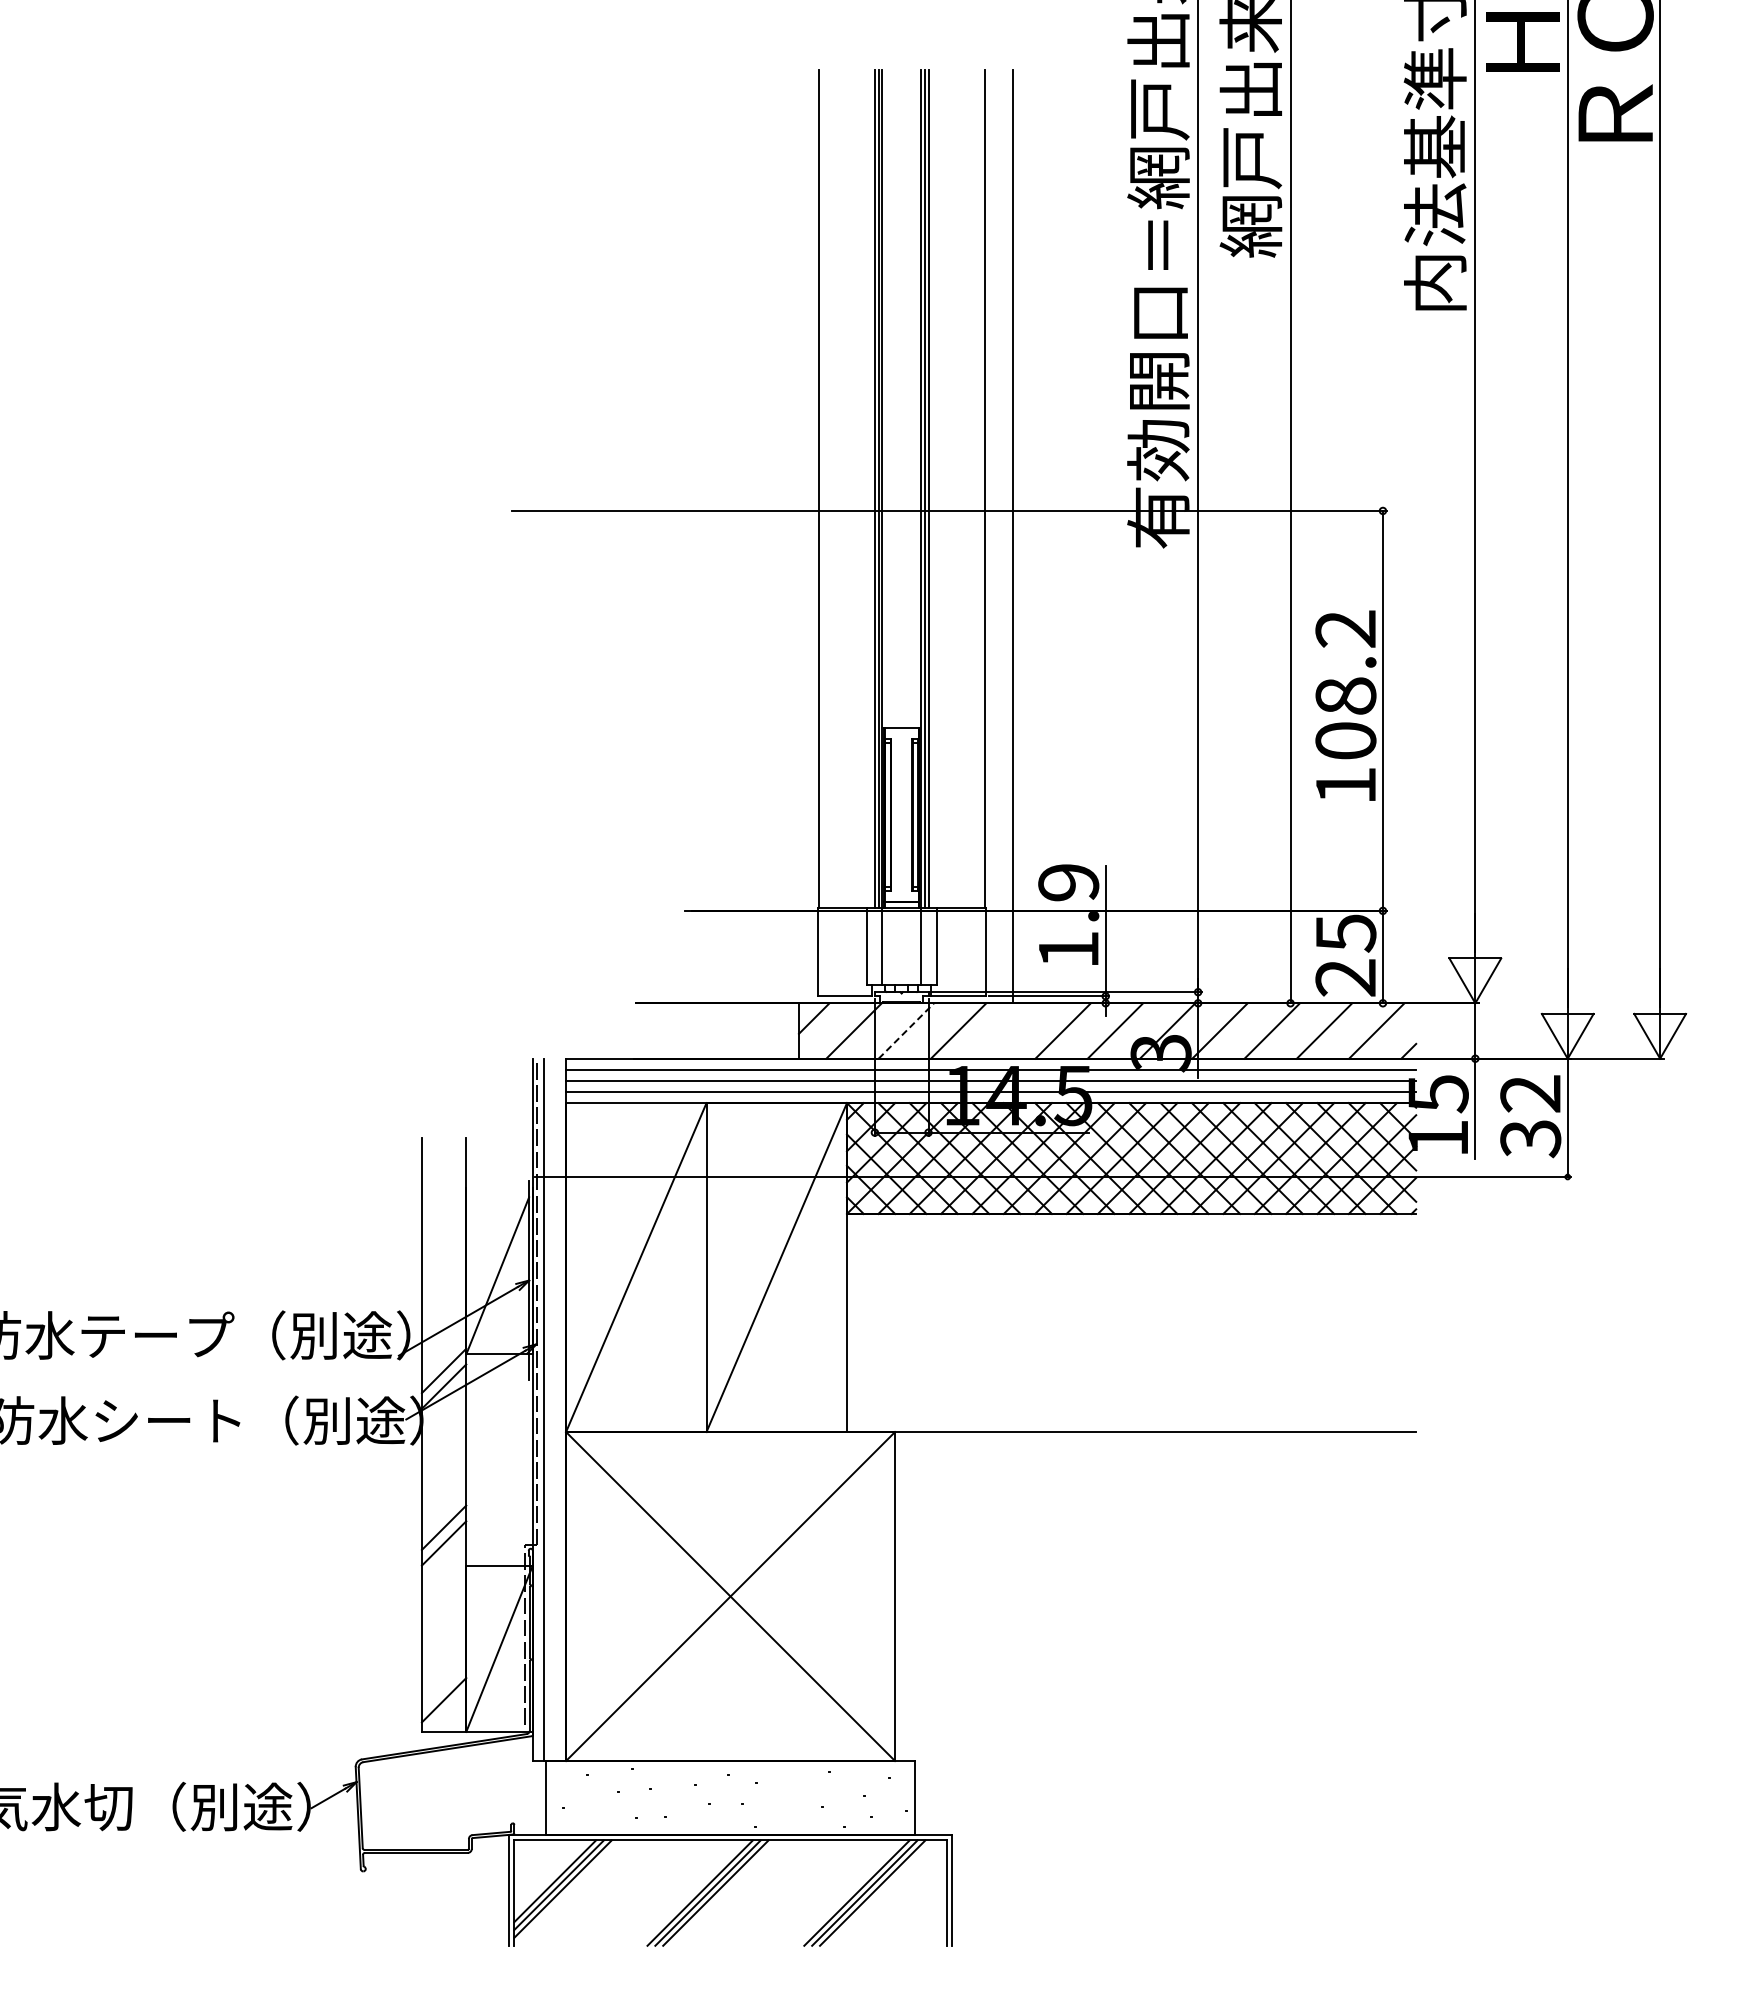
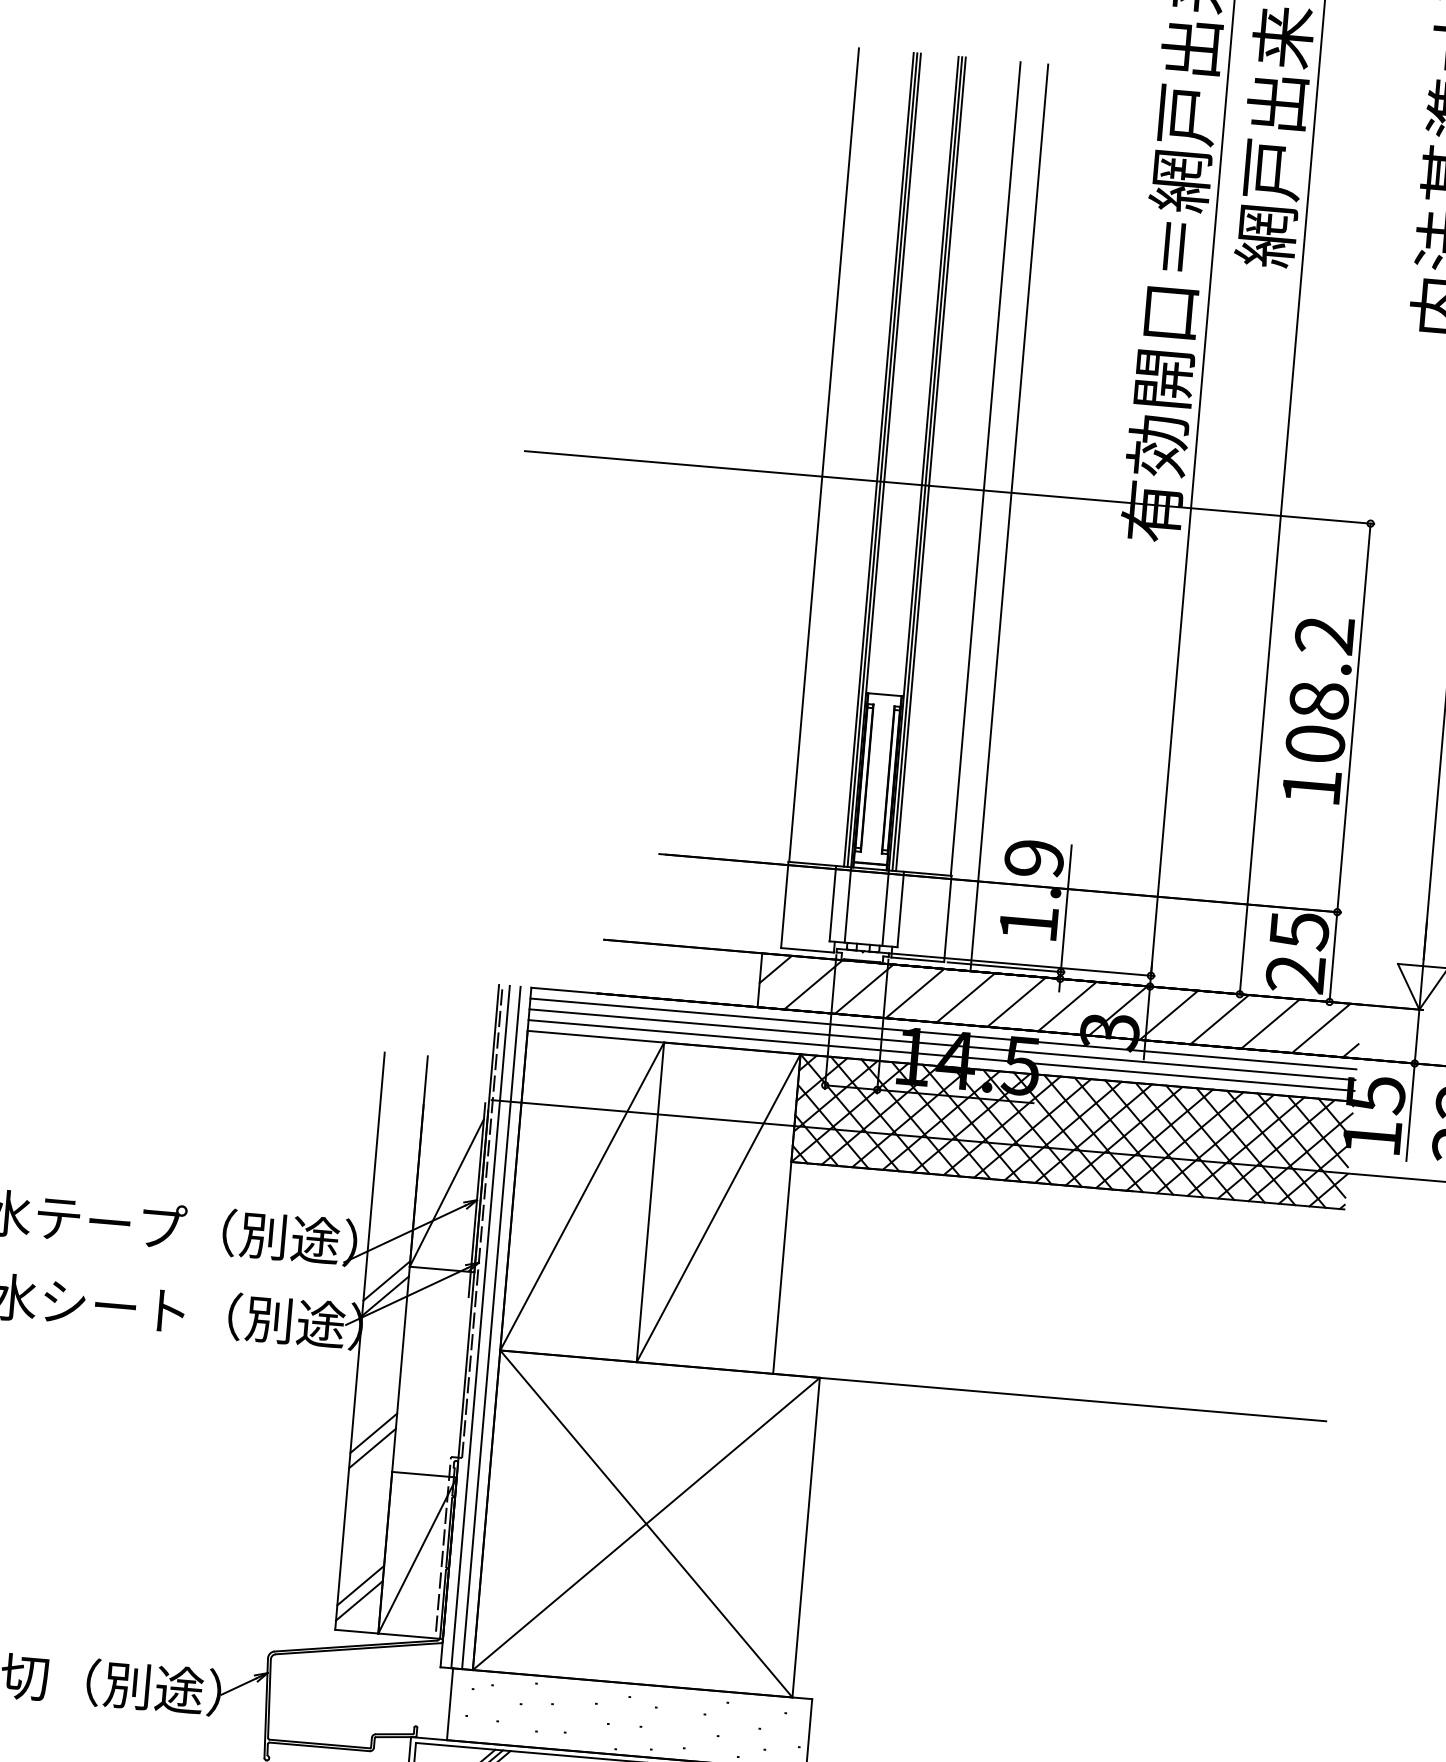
line: (906, 1030) -> (864, 988), dashed -> solid
line: (1010, 1030) -> (965, 997), added
line: (555, 1409) -> (491, 1327), added
line: (443, 1684) -> (360, 1585), added

